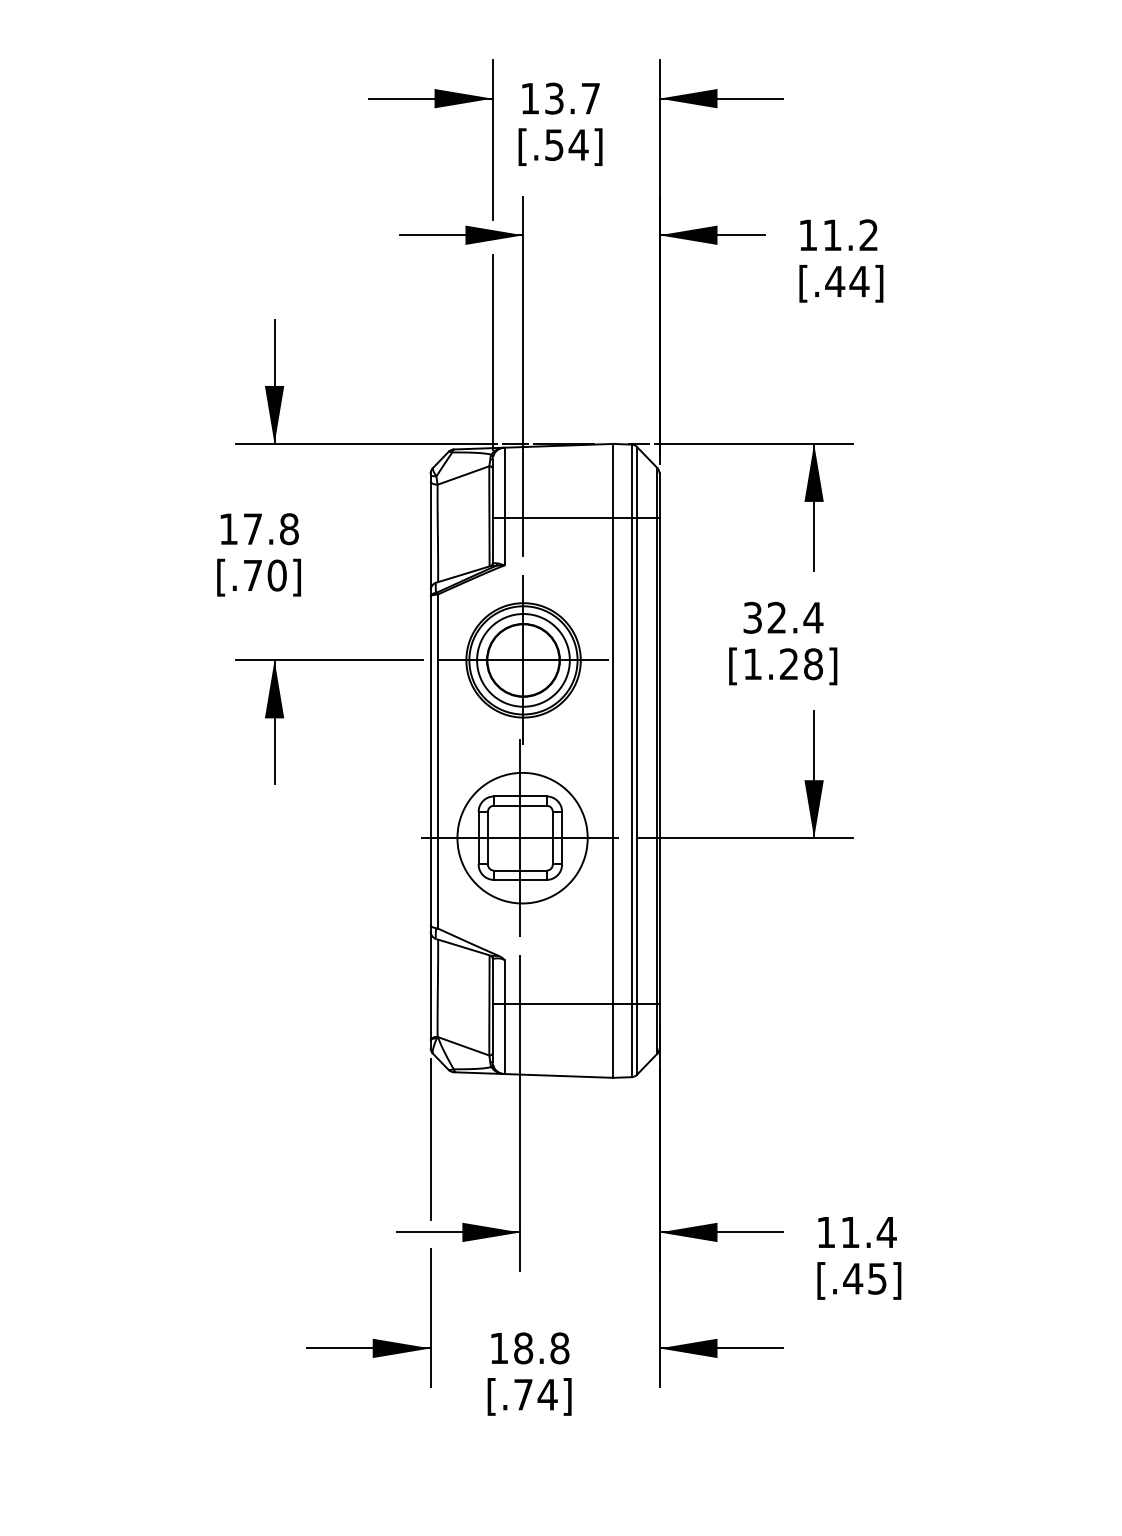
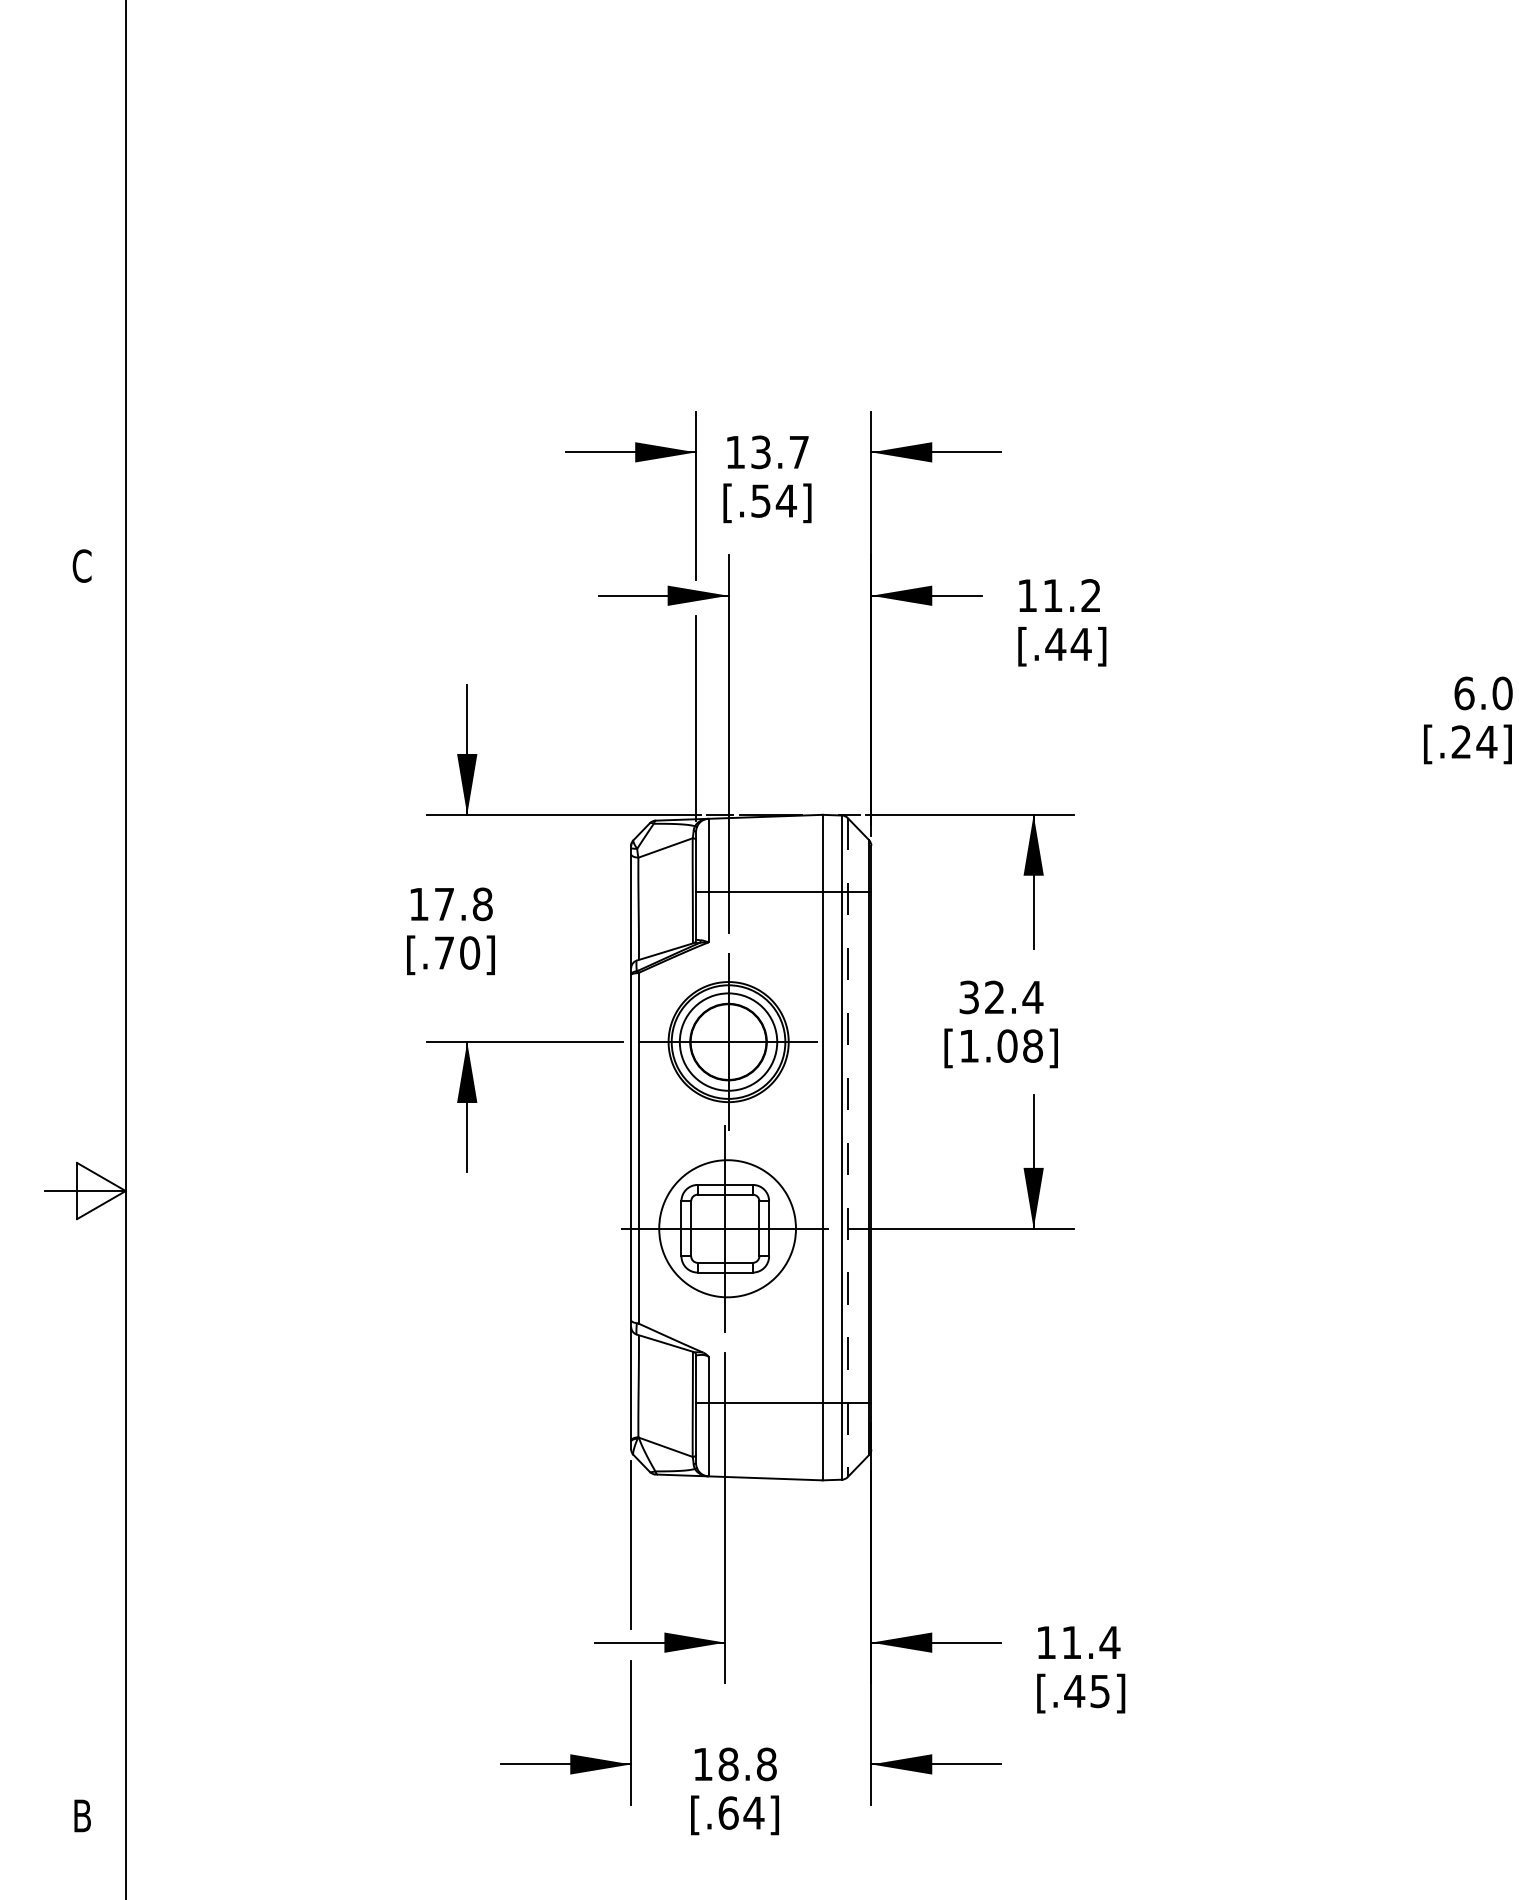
text: (789, 663) -> (1007, 1045), [1.28] -> [1.08]
line: (636, 760) -> (847, 1147), solid -> dashed
text: (523, 1394) -> (728, 1812), [.74] -> [.64]

